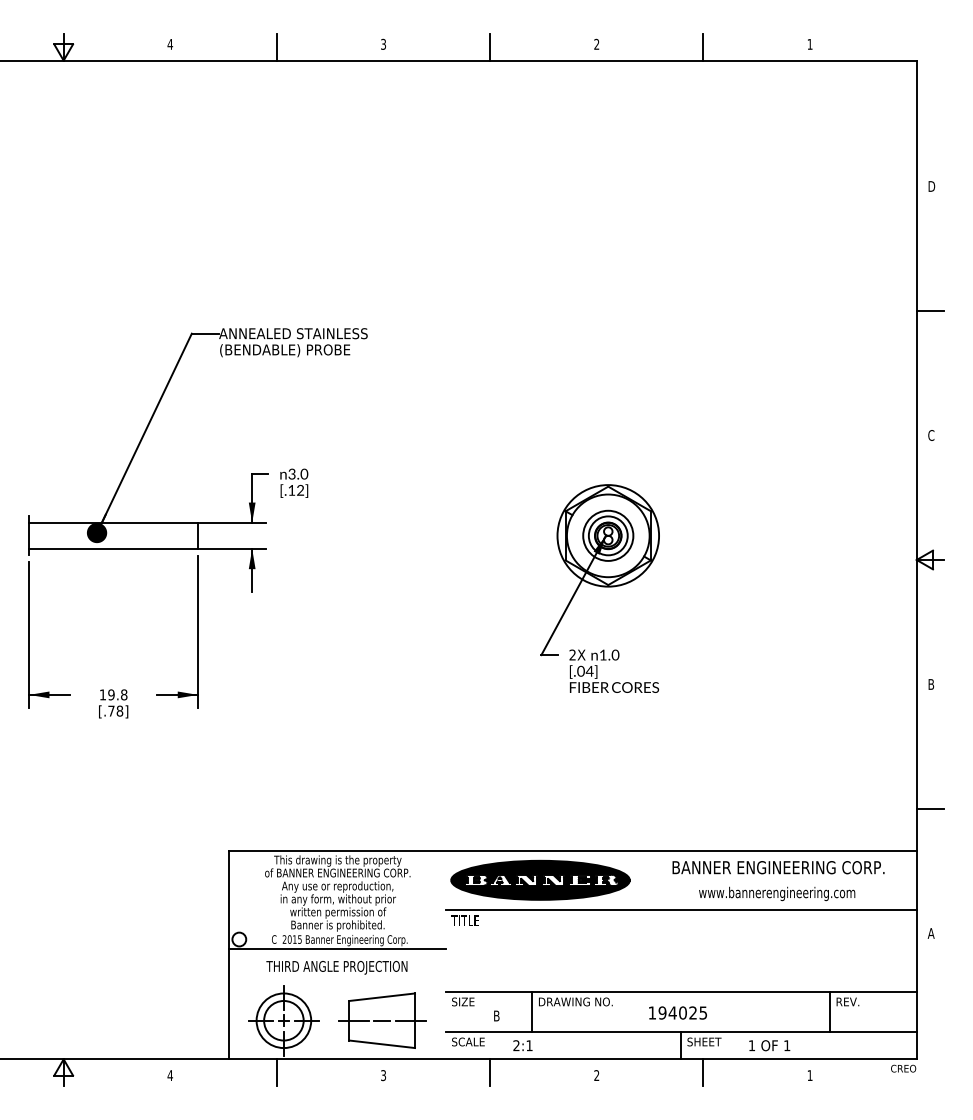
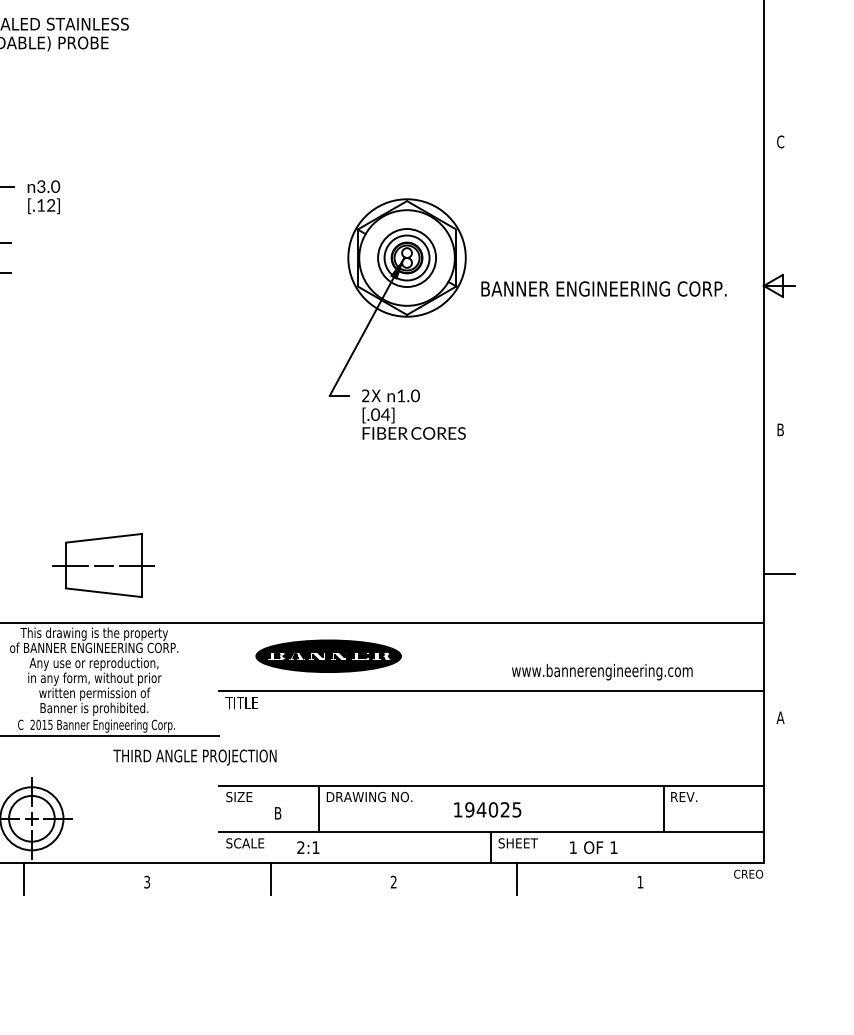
text: (778, 867) -> (603, 288), moved
part: (540, 879) -> (328, 655), size x0.7
text: (336, 967) -> (194, 757), moved
part: (382, 1020) -> (104, 565), moved

